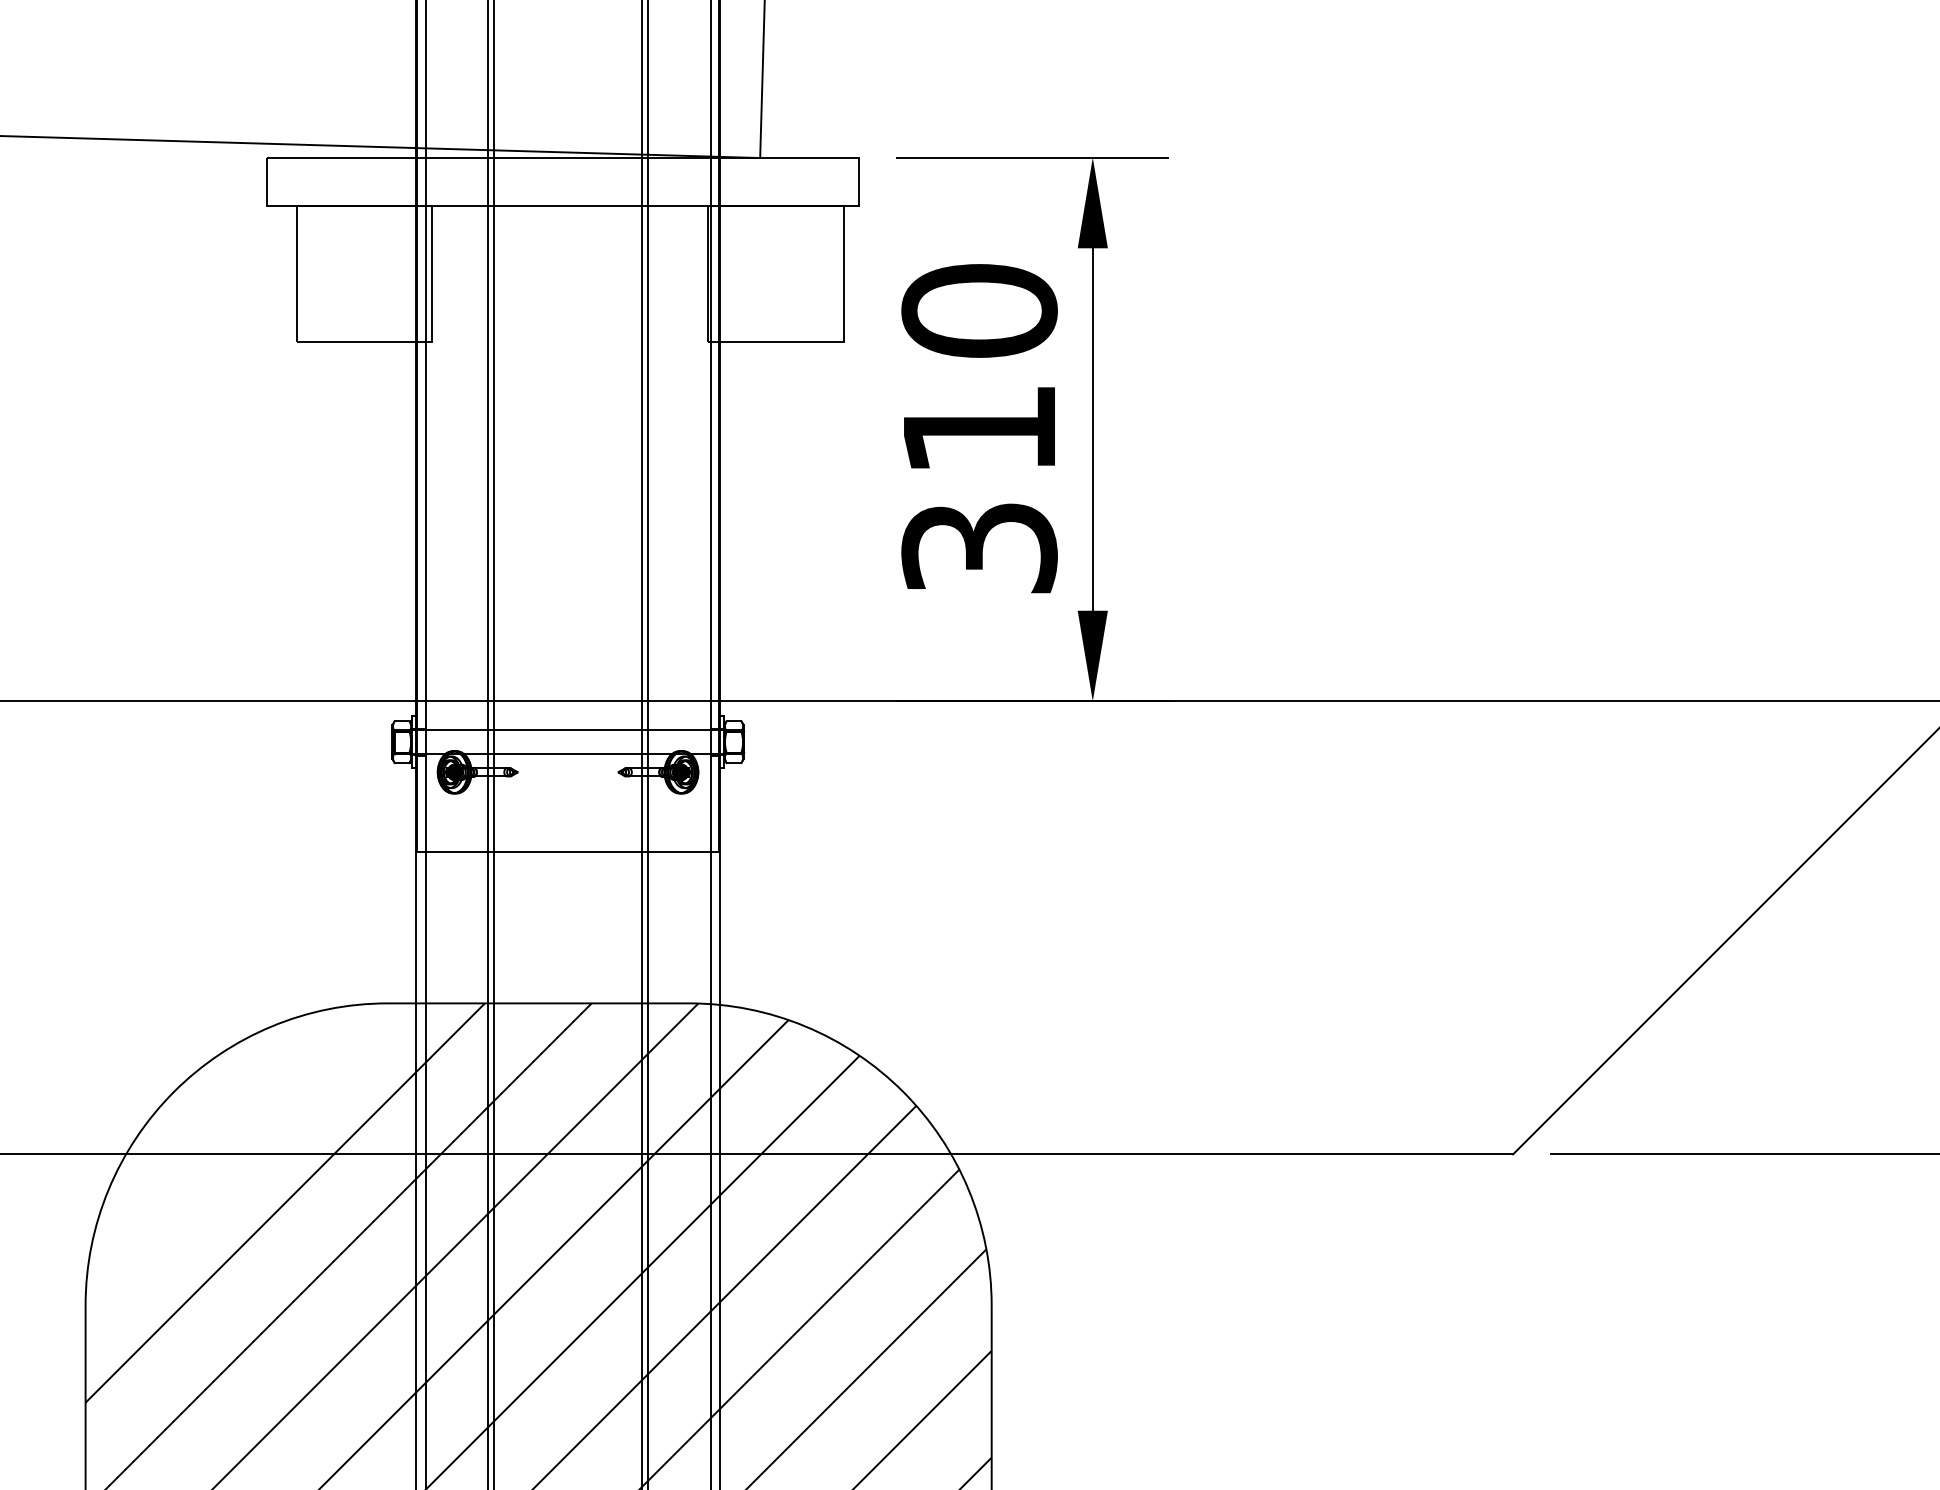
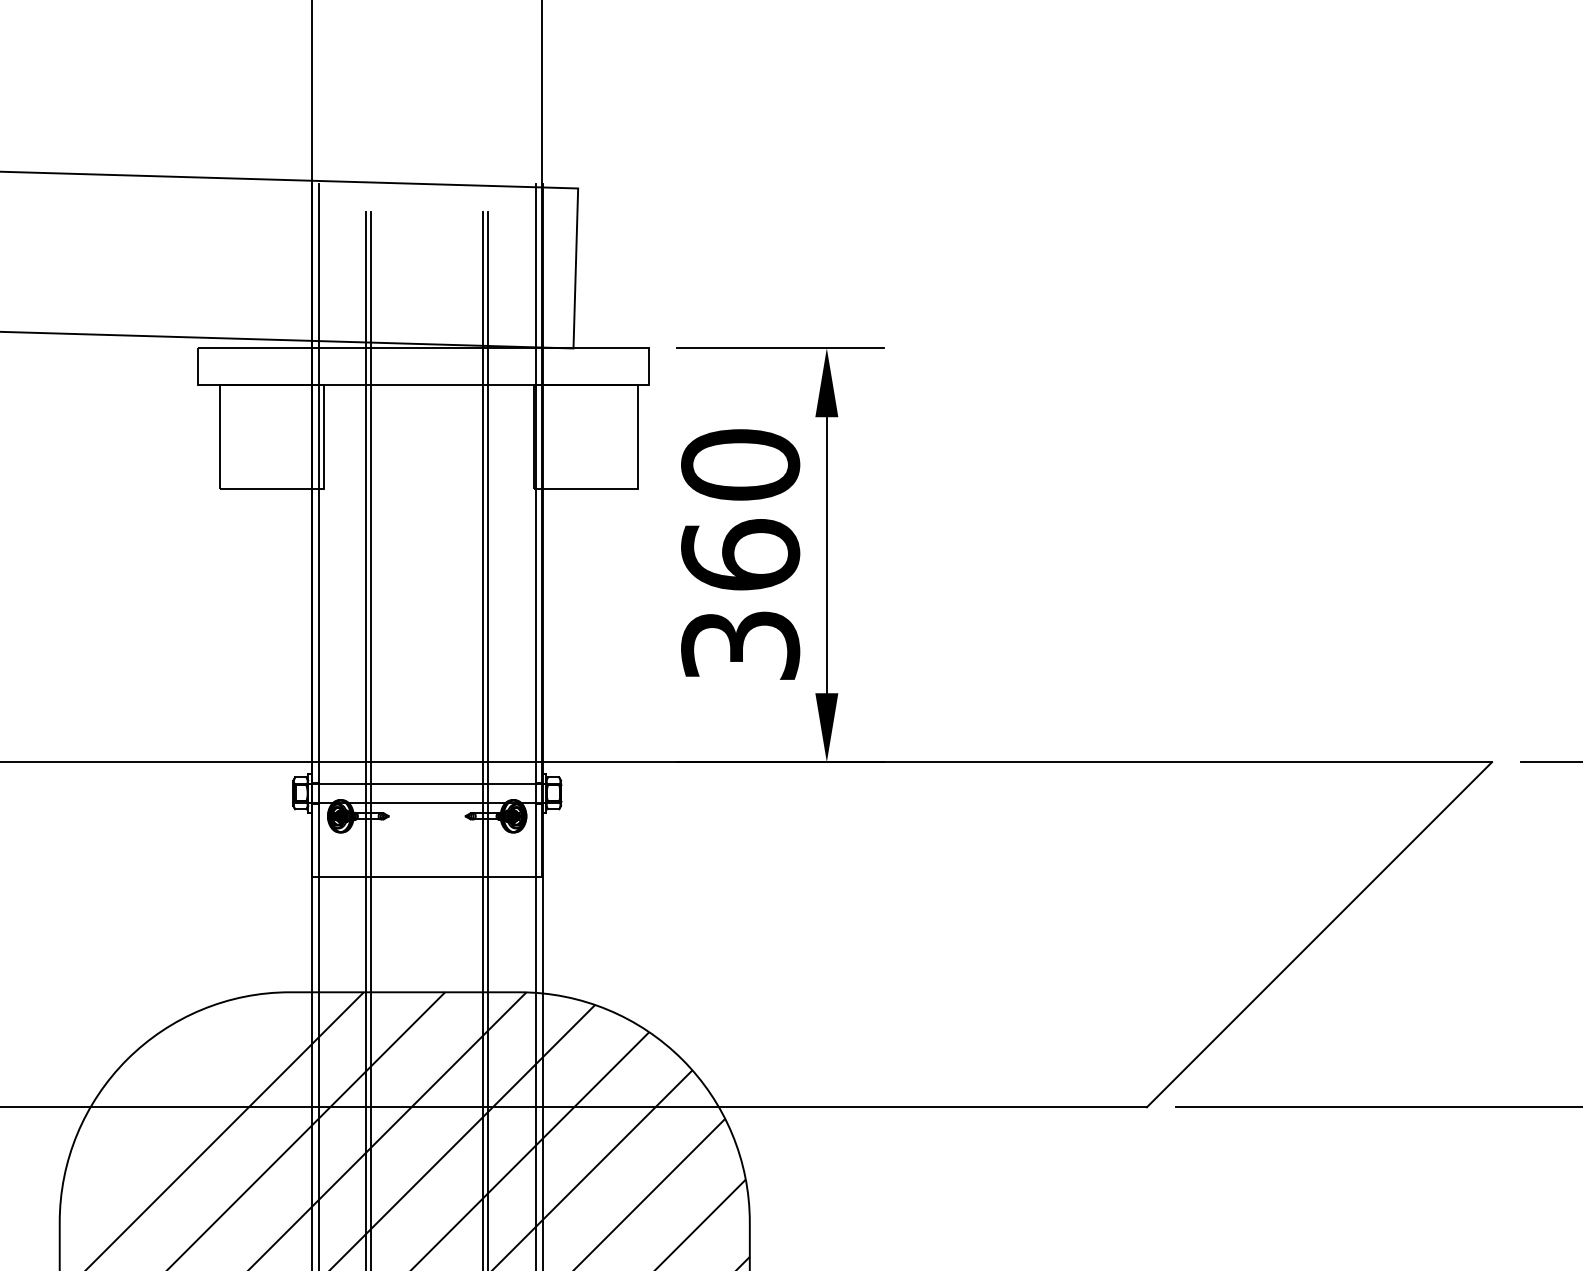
text: (979, 428) -> (740, 554), 310 -> 360

